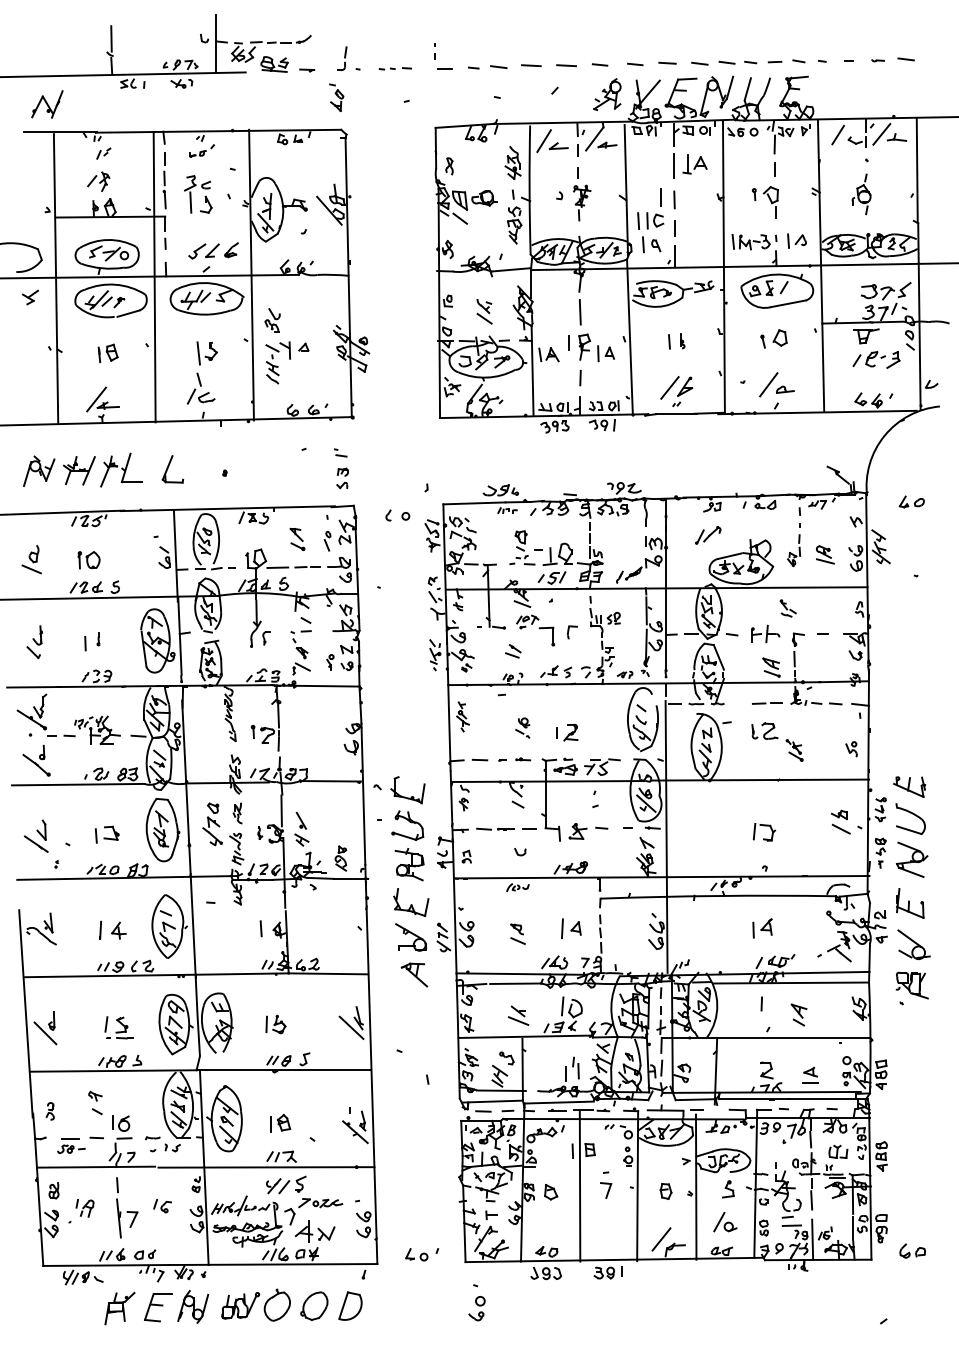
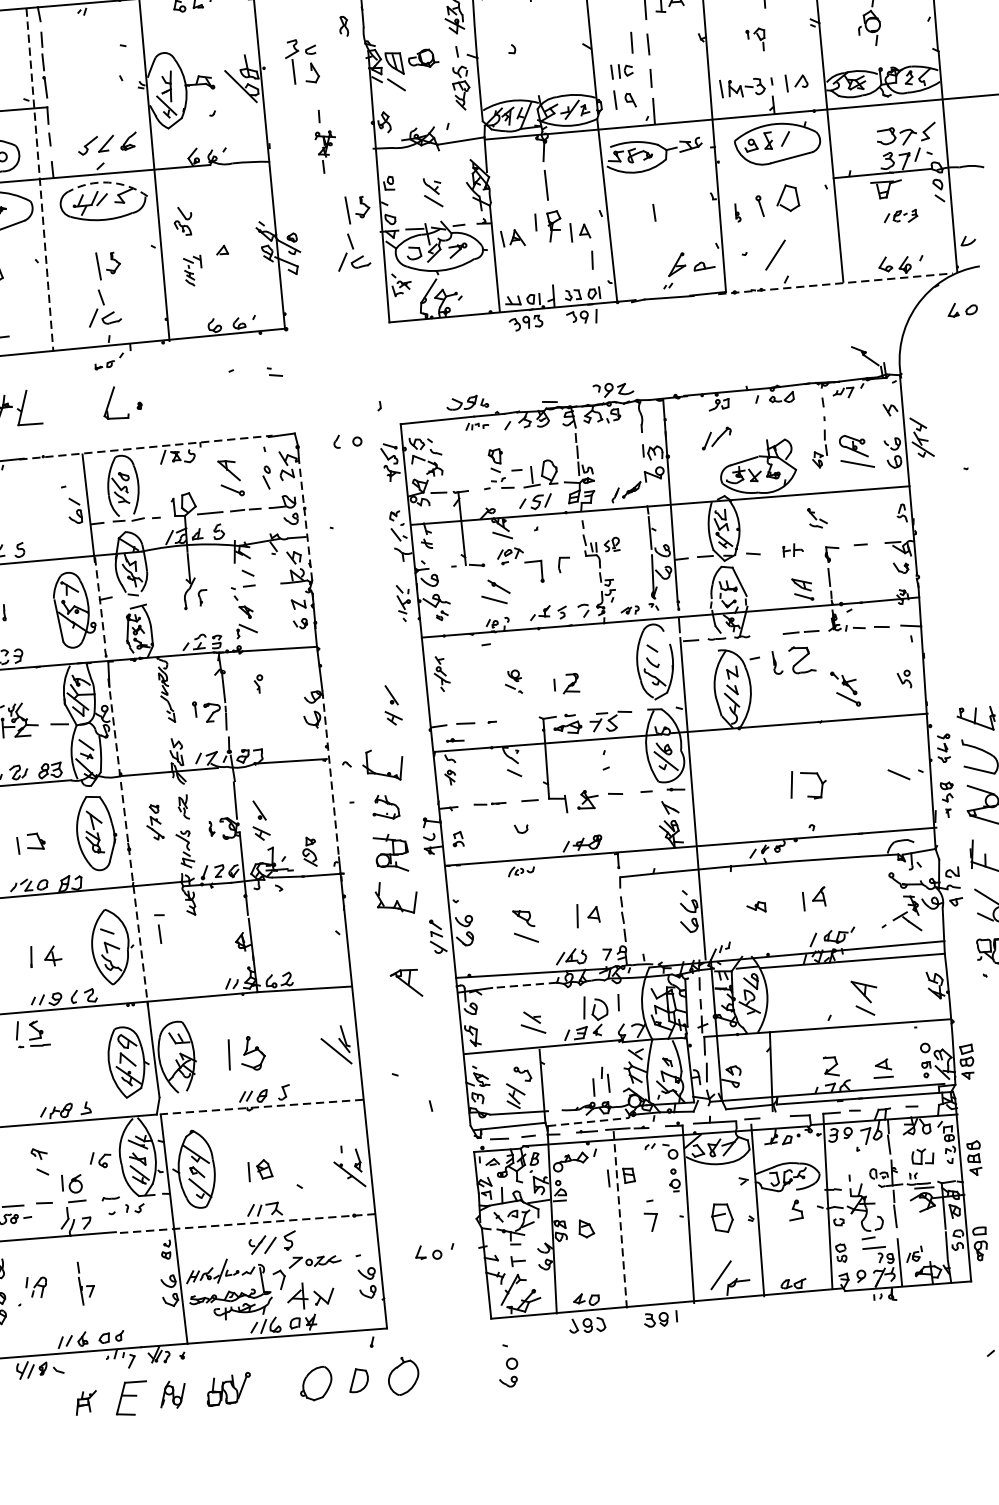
part: (201, 150) -> (108, 360), moved
part: (449, 166) -> (343, 26), moved
part: (582, 194) -> (325, 141), moved
part: (204, 196) -> (309, 63), moved
part: (764, 202) -> (755, 39), size x0.6
part: (650, 220) -> (621, 70), size x0.7
line: (154, 277) -> (39, 180), solid -> dashed
arc: (212, 283) -> (108, 182), solid -> dashed
part: (773, 338) -> (777, 199), size x1.4
part: (414, 340) -> (352, 232), added
part: (682, 341) -> (737, 213), moved
part: (876, 359) -> (900, 216), size x0.6
part: (277, 362) -> (192, 270), size x0.6
line: (580, 377) -> (592, 259), moved
line: (669, 387) -> (658, 266), removed
part: (785, 389) -> (704, 265), moved
line: (817, 412) -> (835, 283), solid -> dashed
part: (172, 469) -> (115, 403), moved
part: (342, 478) -> (279, 402), removed
part: (911, 501) -> (962, 309), moved
line: (228, 508) -> (146, 447), solid -> dashed
part: (297, 538) -> (231, 476), size x1.4
part: (825, 554) -> (857, 451), size x1.6
line: (357, 579) -> (305, 520), solid -> dashed
part: (765, 633) -> (792, 549), size x0.6
line: (179, 636) -> (99, 602), solid -> dashed
part: (513, 651) -> (496, 592), size x1.6
part: (330, 662) -> (258, 684), moved
part: (419, 739) -> (392, 704), added
part: (777, 741) -> (816, 676), size x1.4
part: (523, 759) -> (455, 740), moved
line: (363, 794) -> (330, 774), solid -> dashed
part: (839, 814) -> (756, 906), moved
part: (212, 824) -> (154, 822), size x0.7
part: (407, 825) -> (385, 807), size x0.7
part: (495, 828) -> (489, 803), size x0.7
part: (764, 832) -> (808, 785), size x1.4
line: (188, 837) -> (127, 839), solid -> dashed
line: (260, 928) -> (159, 933), moved
part: (517, 933) -> (524, 925), size x1.4
part: (410, 937) -> (398, 939), removed
line: (515, 983) -> (526, 984), solid -> dashed
line: (761, 1003) -> (618, 1002), moved
part: (798, 1014) -> (864, 997), size x1.4
part: (275, 1024) -> (246, 1053), size x1.6
part: (118, 1027) -> (31, 1033), moved
line: (283, 1070) -> (259, 1107), solid -> dashed
line: (559, 1102) -> (588, 1121), solid -> dashed
line: (266, 1167) -> (247, 1223), solid -> dashed
line: (580, 1186) -> (620, 1219), solid -> dashed
part: (665, 1191) -> (721, 1218), size x1.6
part: (162, 1206) -> (100, 1160), moved
part: (127, 1207) -> (86, 1282), size x0.6
part: (725, 1221) -> (795, 1248), removed
part: (422, 1254) -> (435, 1251), moved
part: (276, 1304) -> (402, 1375), moved
part: (350, 1305) -> (358, 1379), size x0.7
part: (193, 1306) -> (173, 1394), size x0.7
part: (119, 1308) -> (85, 1402), size x0.6

